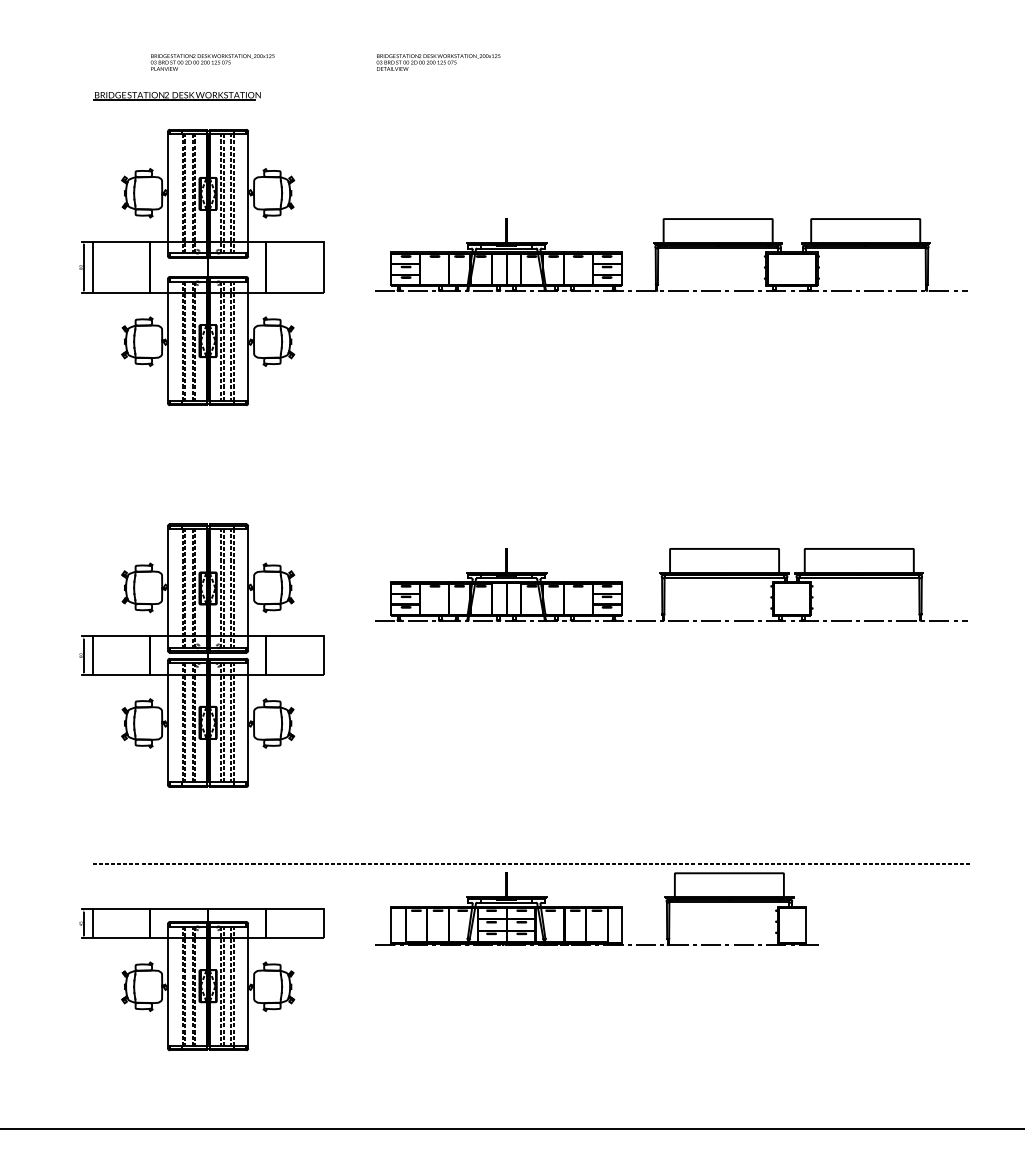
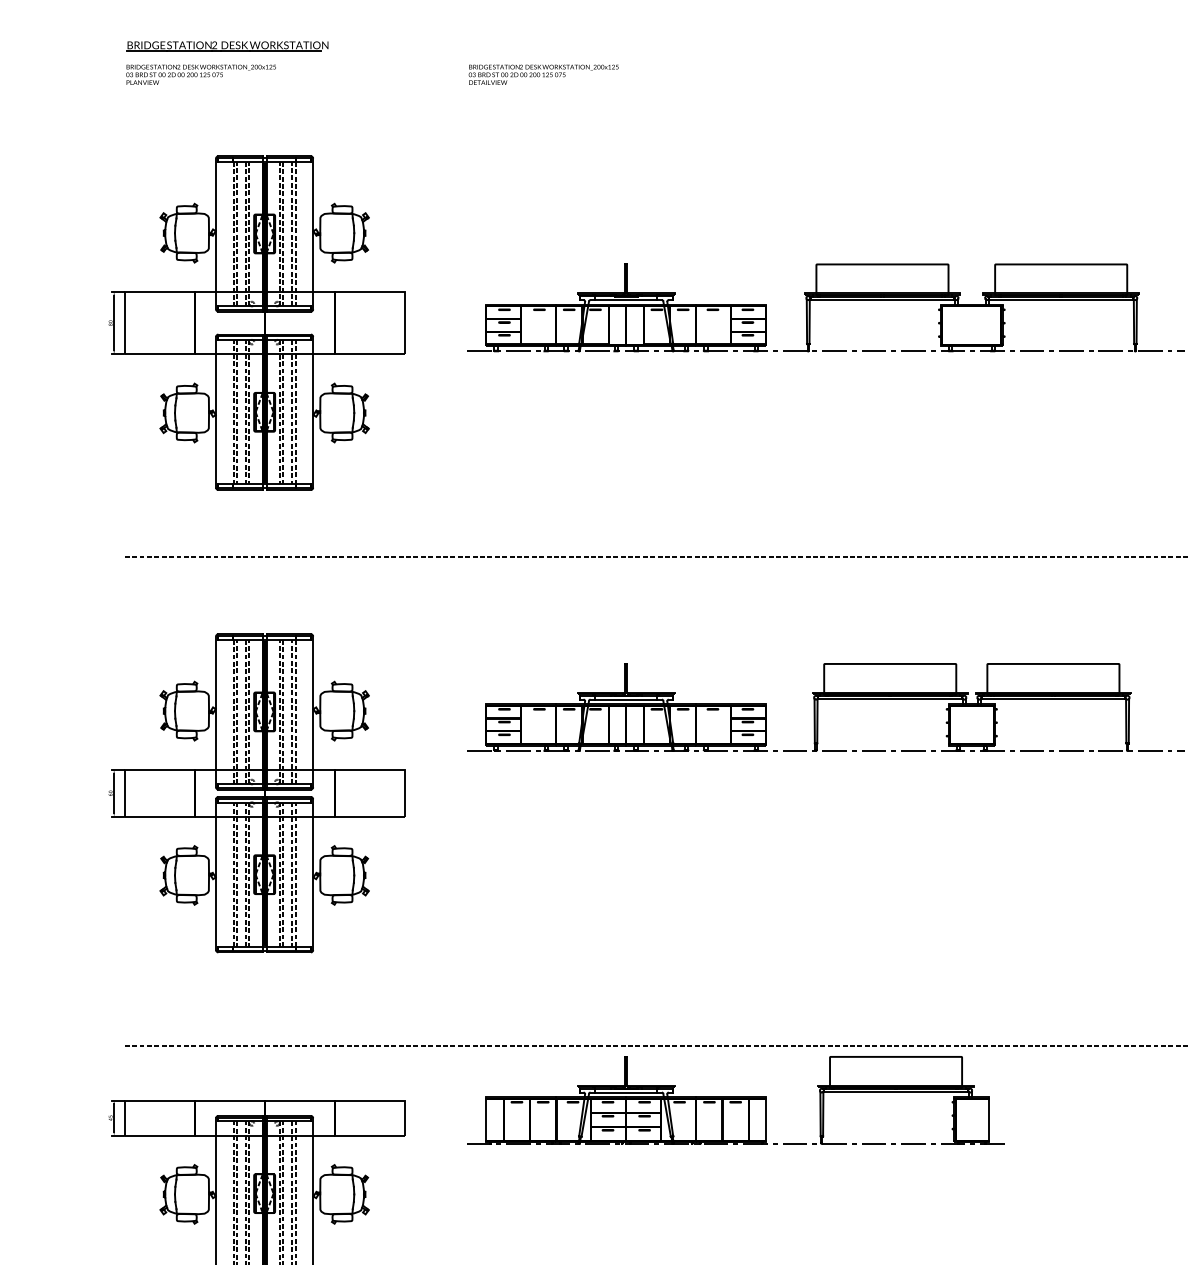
text: (212, 62) -> (200, 74), moved
part: (176, 96) -> (226, 46), moved
line: (531, 460) -> (656, 556), added

